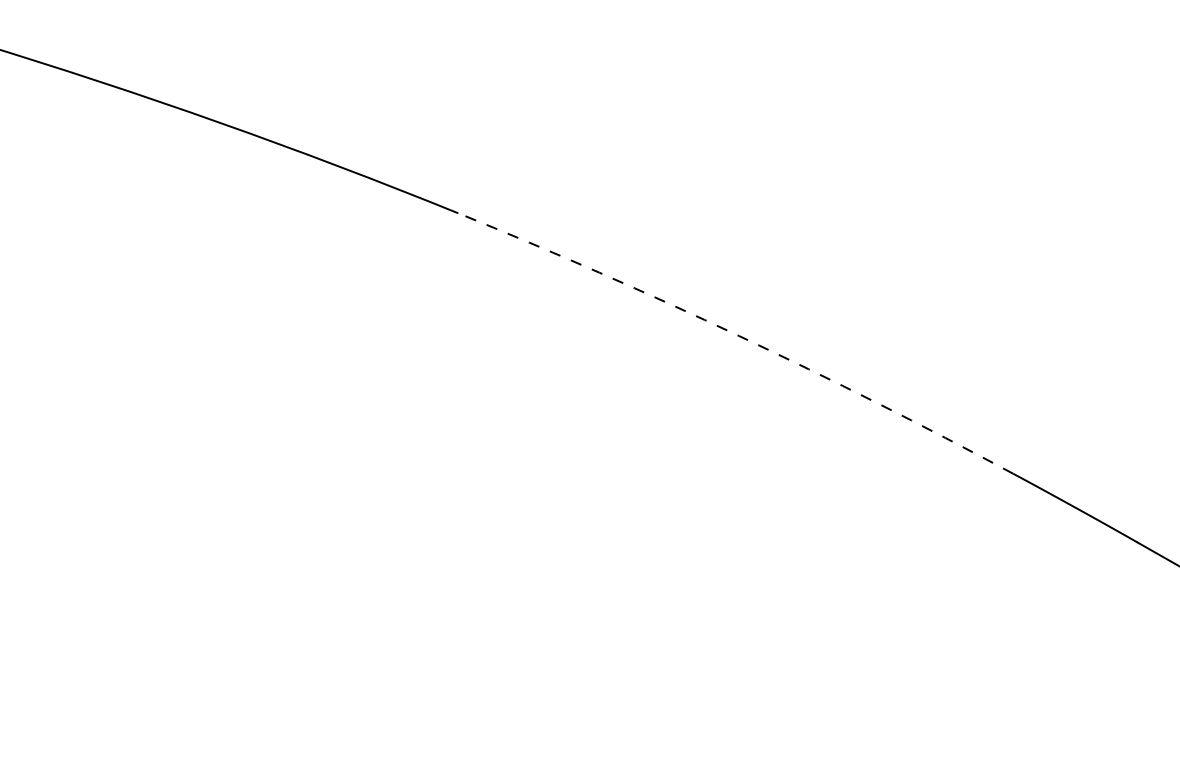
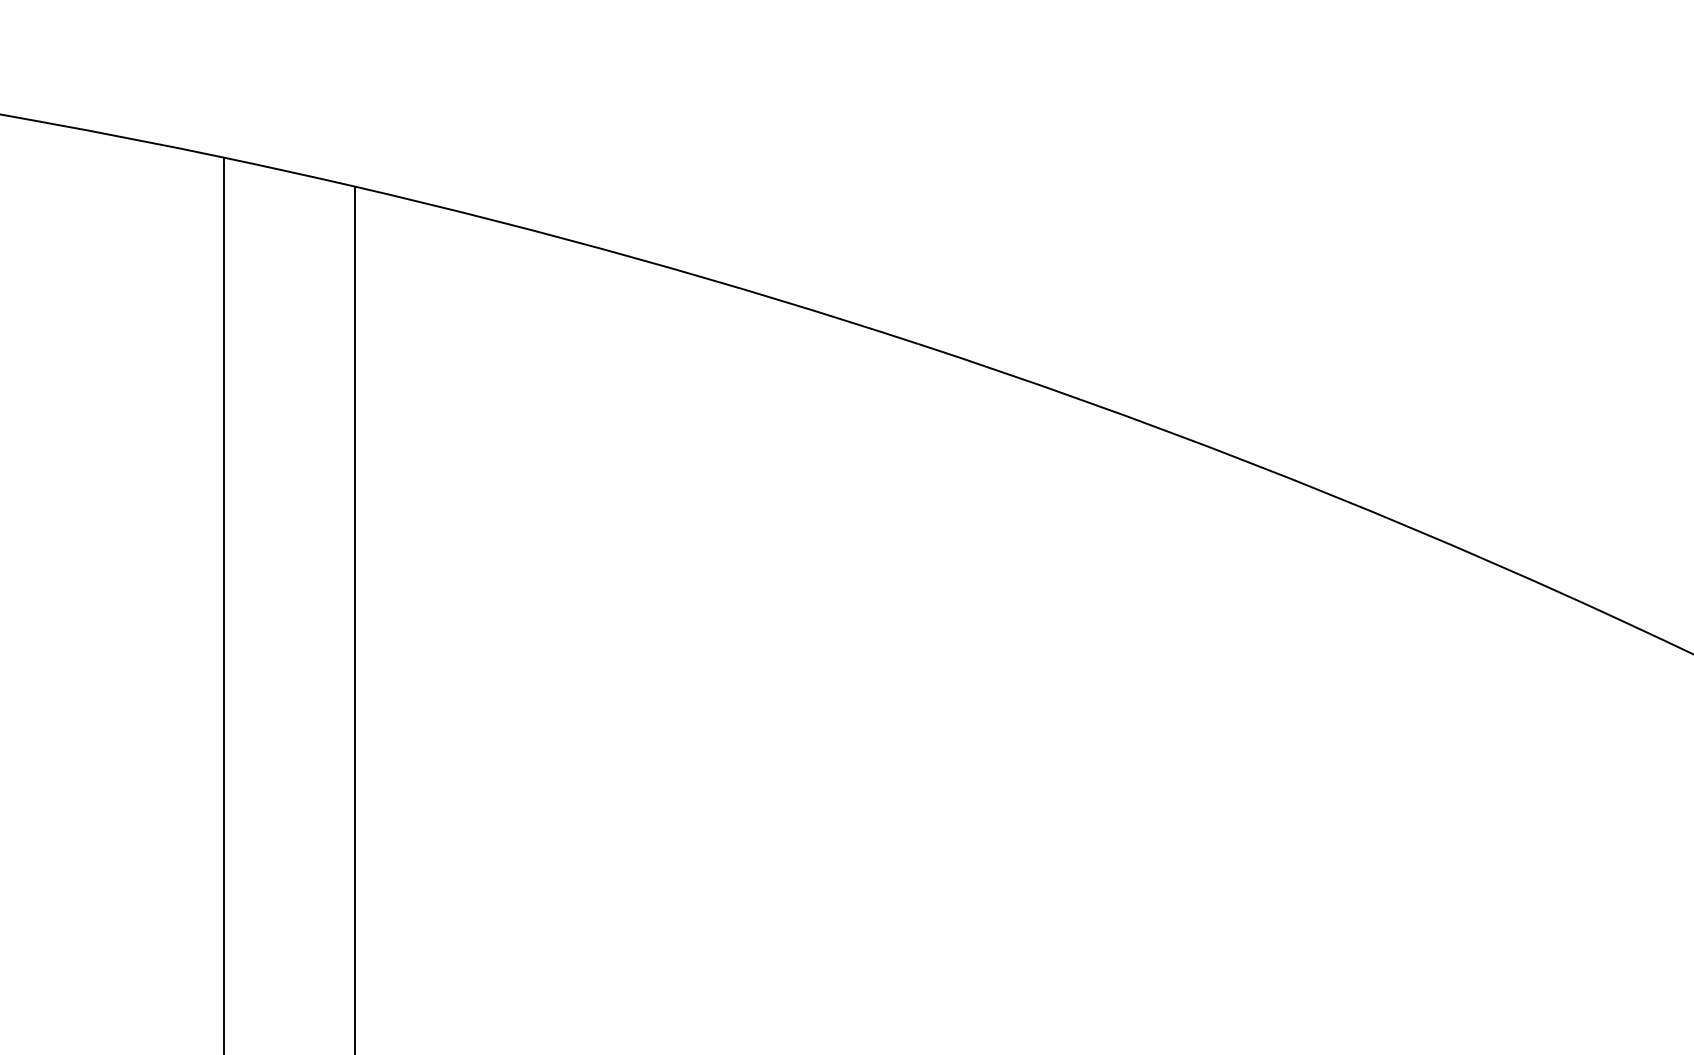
arc: (739, 335) -> (1249, 462), dashed -> solid

